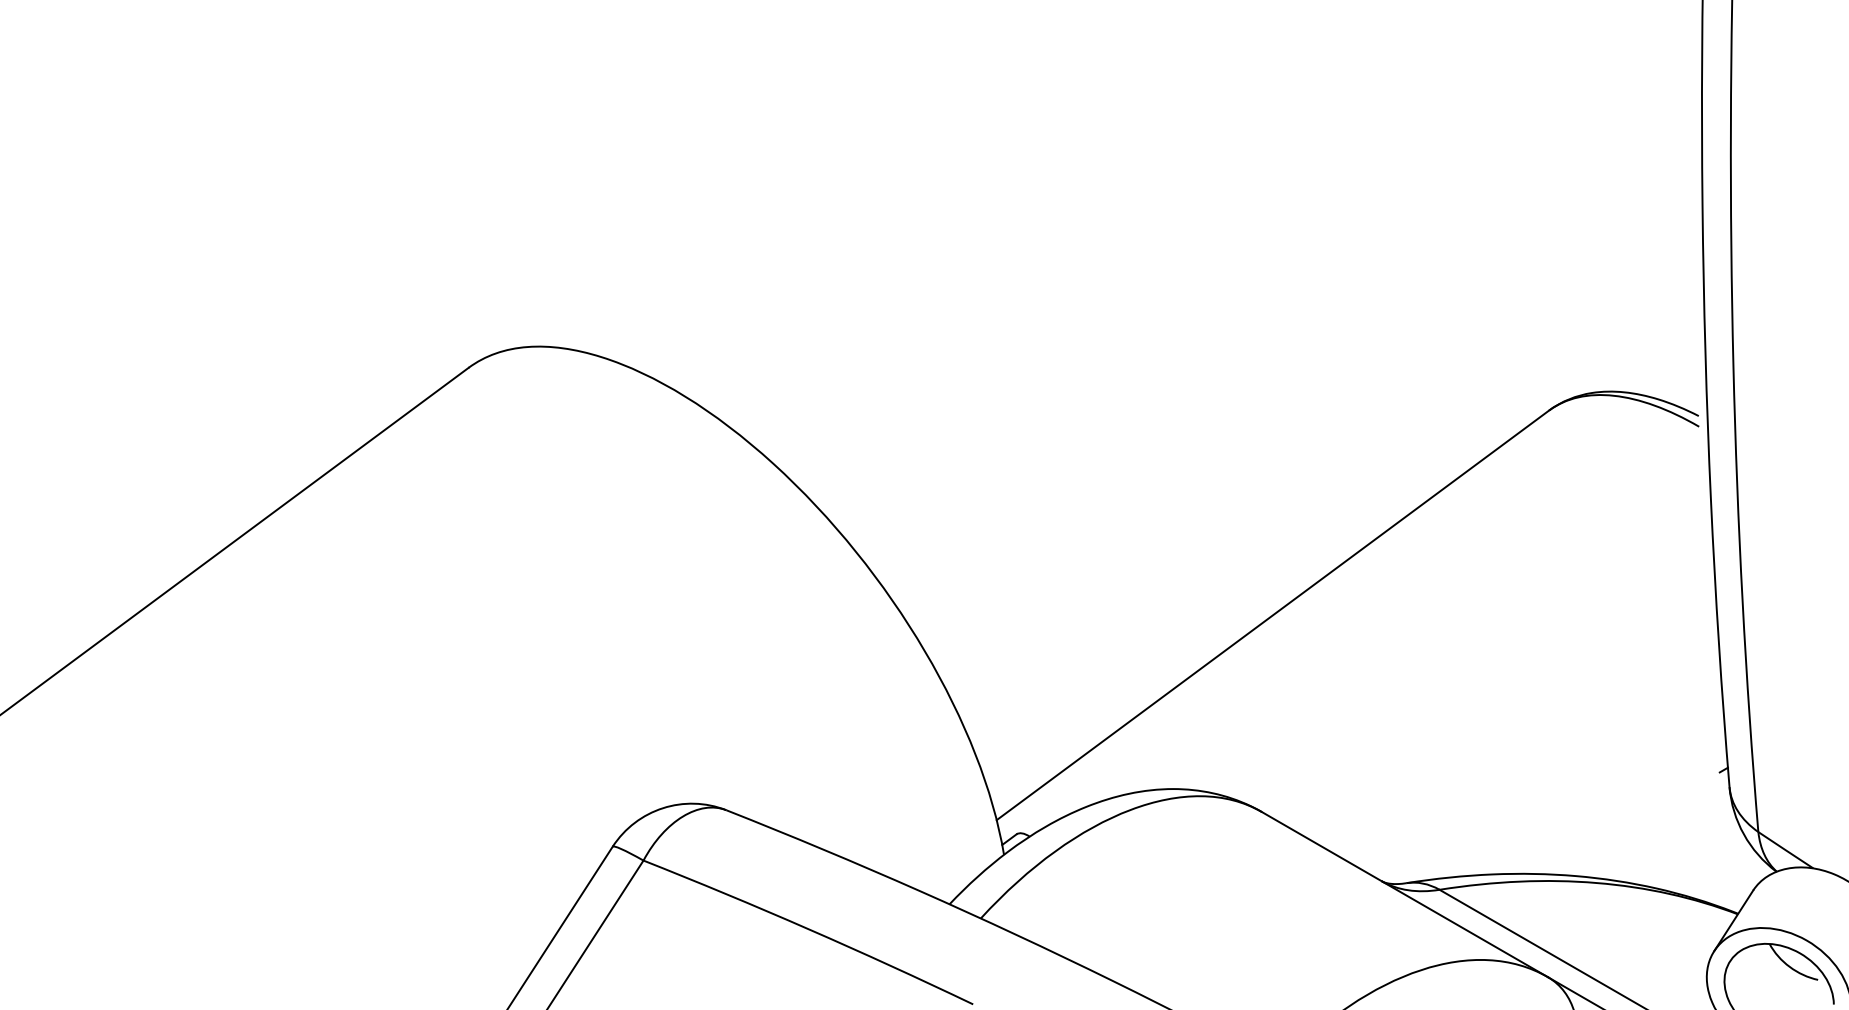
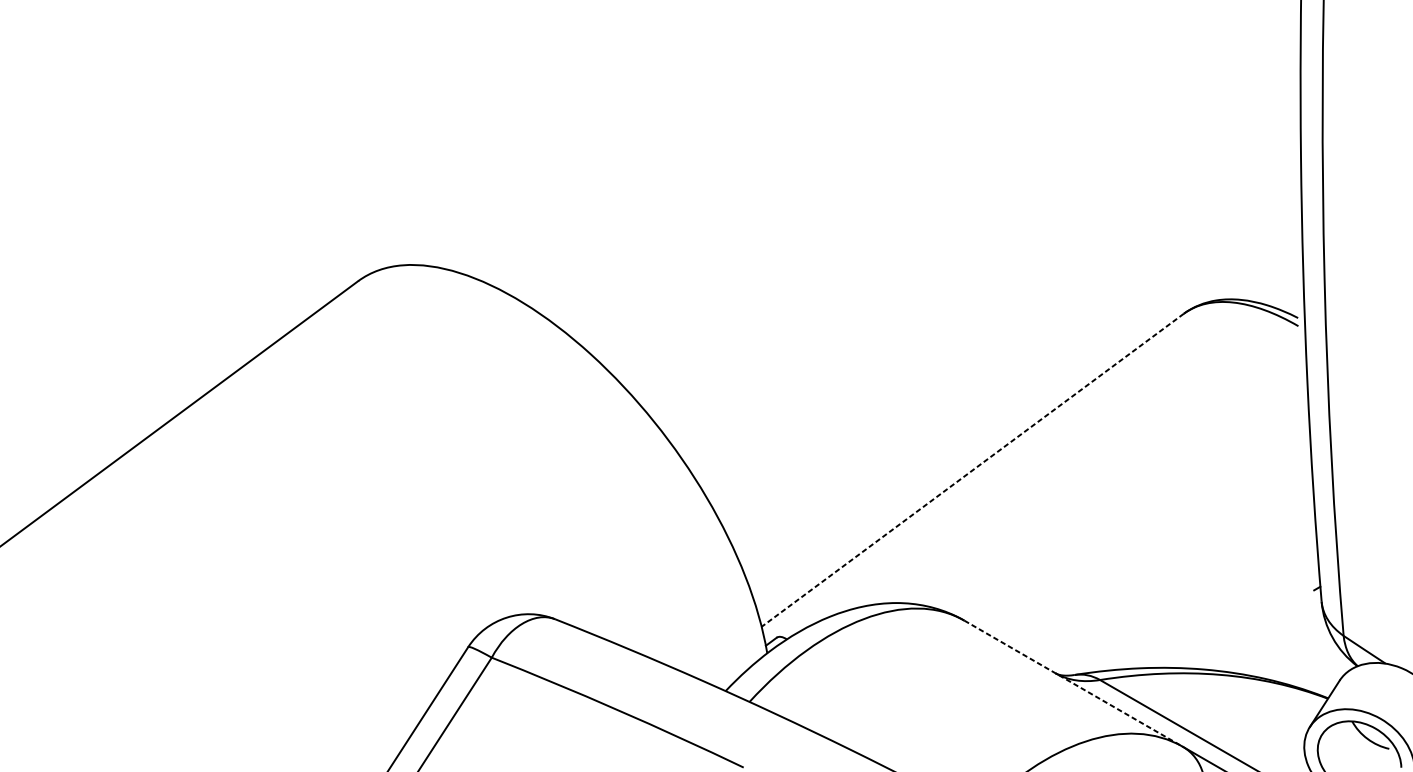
line: (1272, 615) -> (972, 470), solid -> dashed
line: (1405, 894) -> (1074, 683), solid -> dashed

